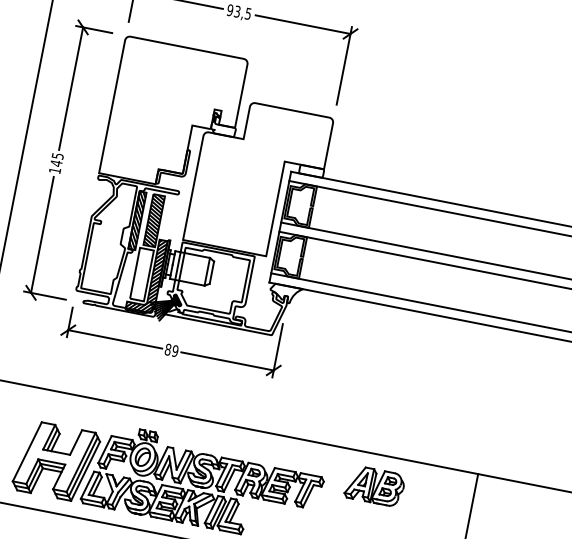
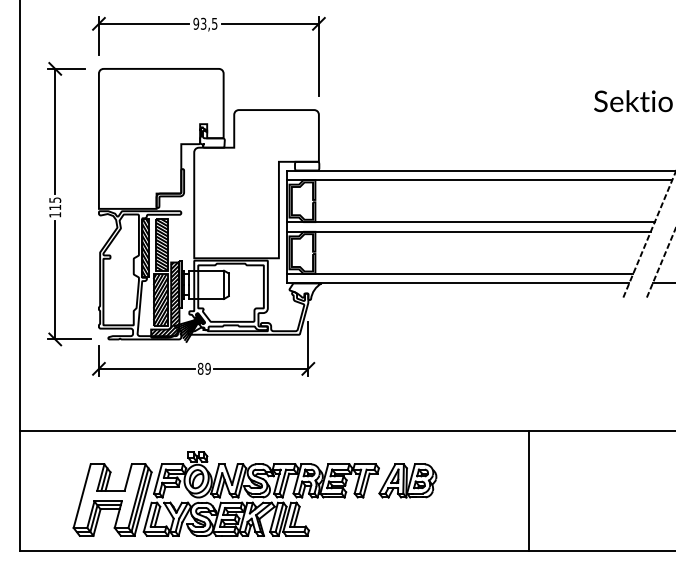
text: (56, 163) -> (55, 207), 145 -> 115
hatch: (141, 274) -> (160, 300), added
part: (374, 485) -> (407, 480), moved

